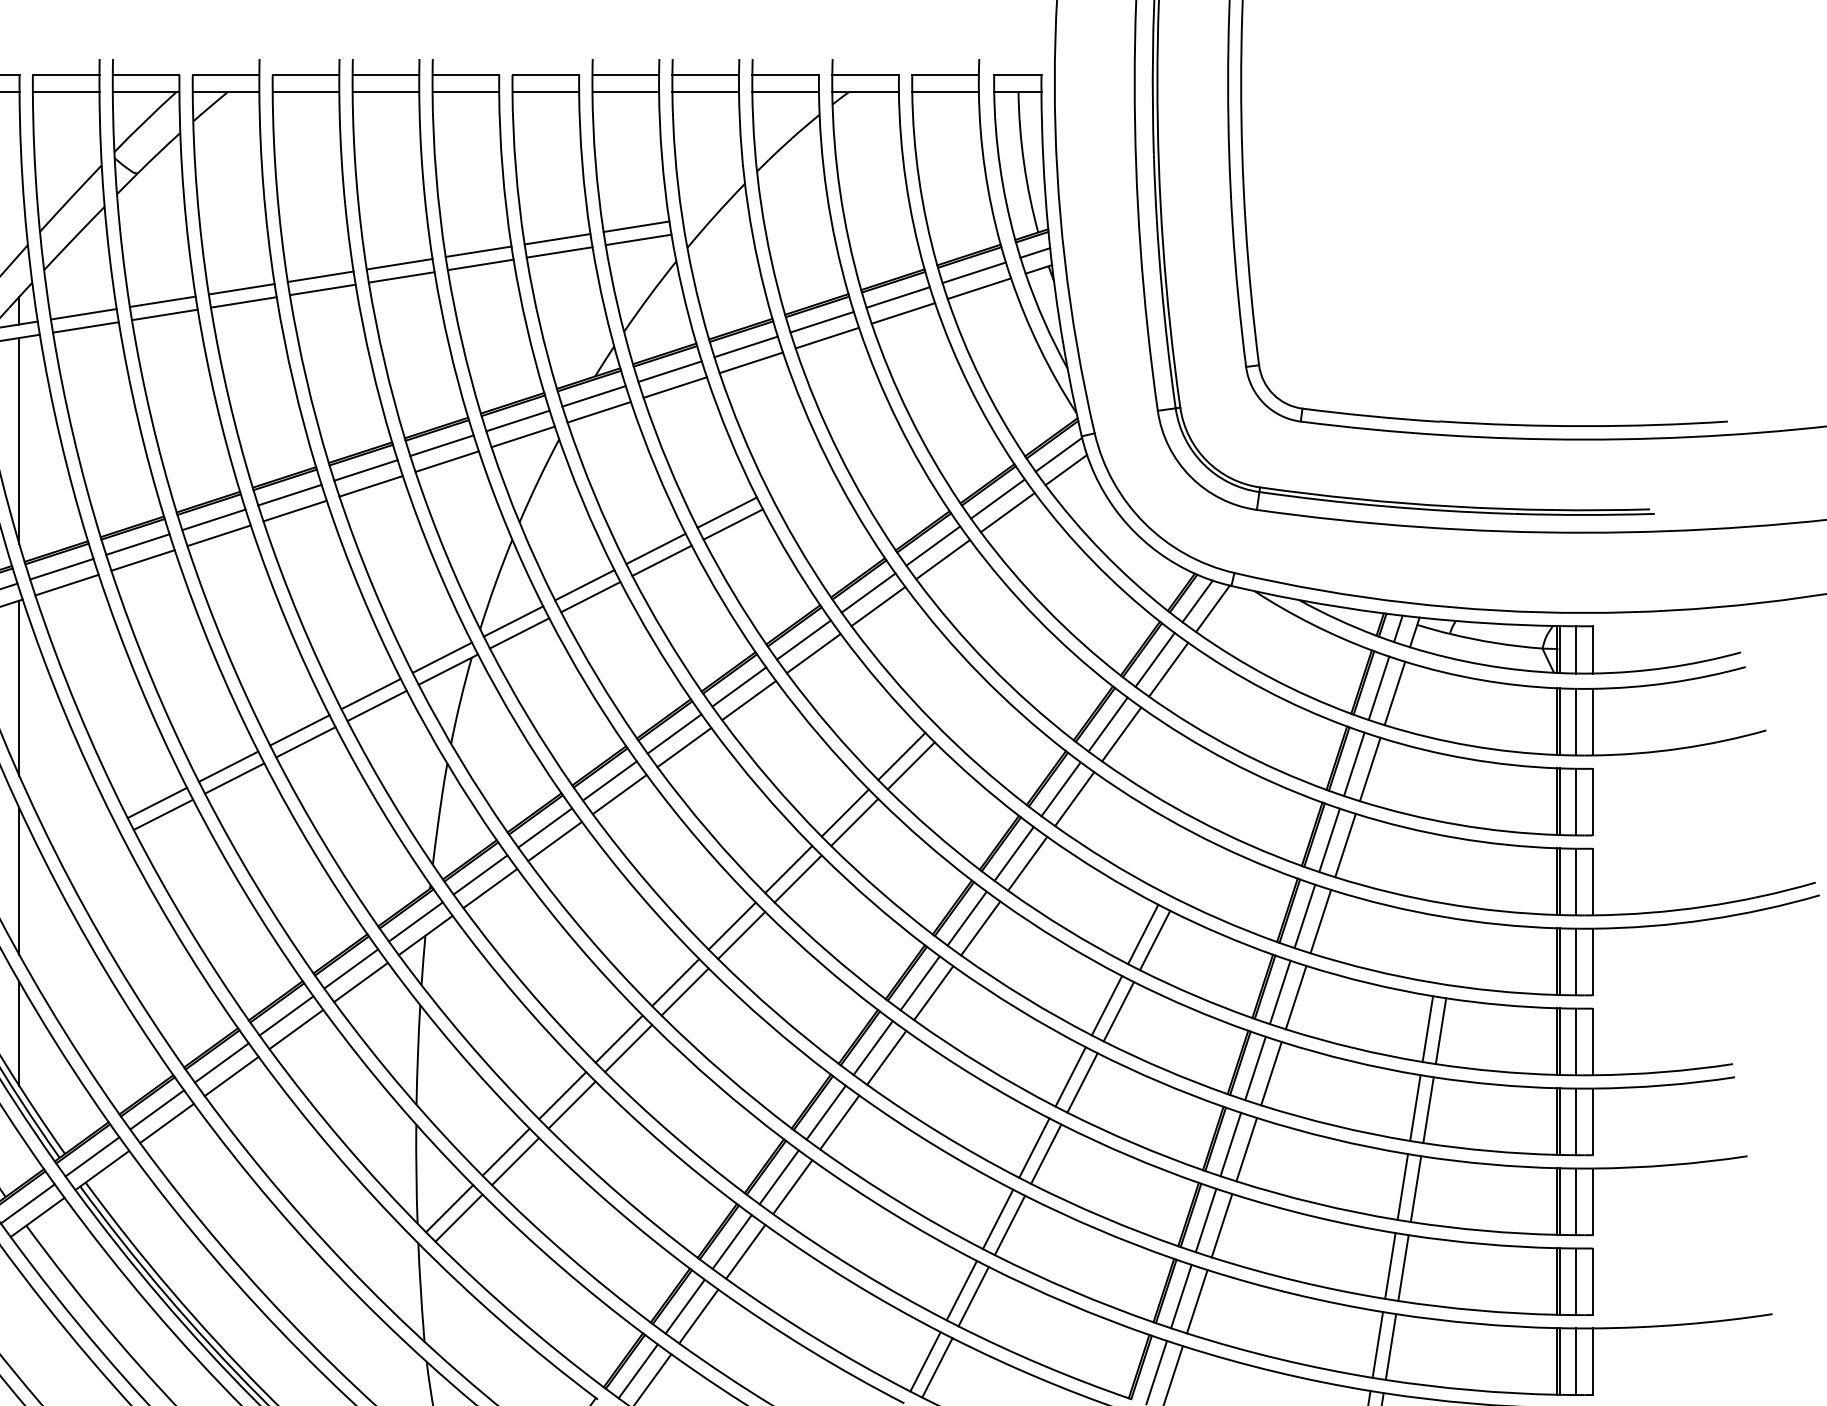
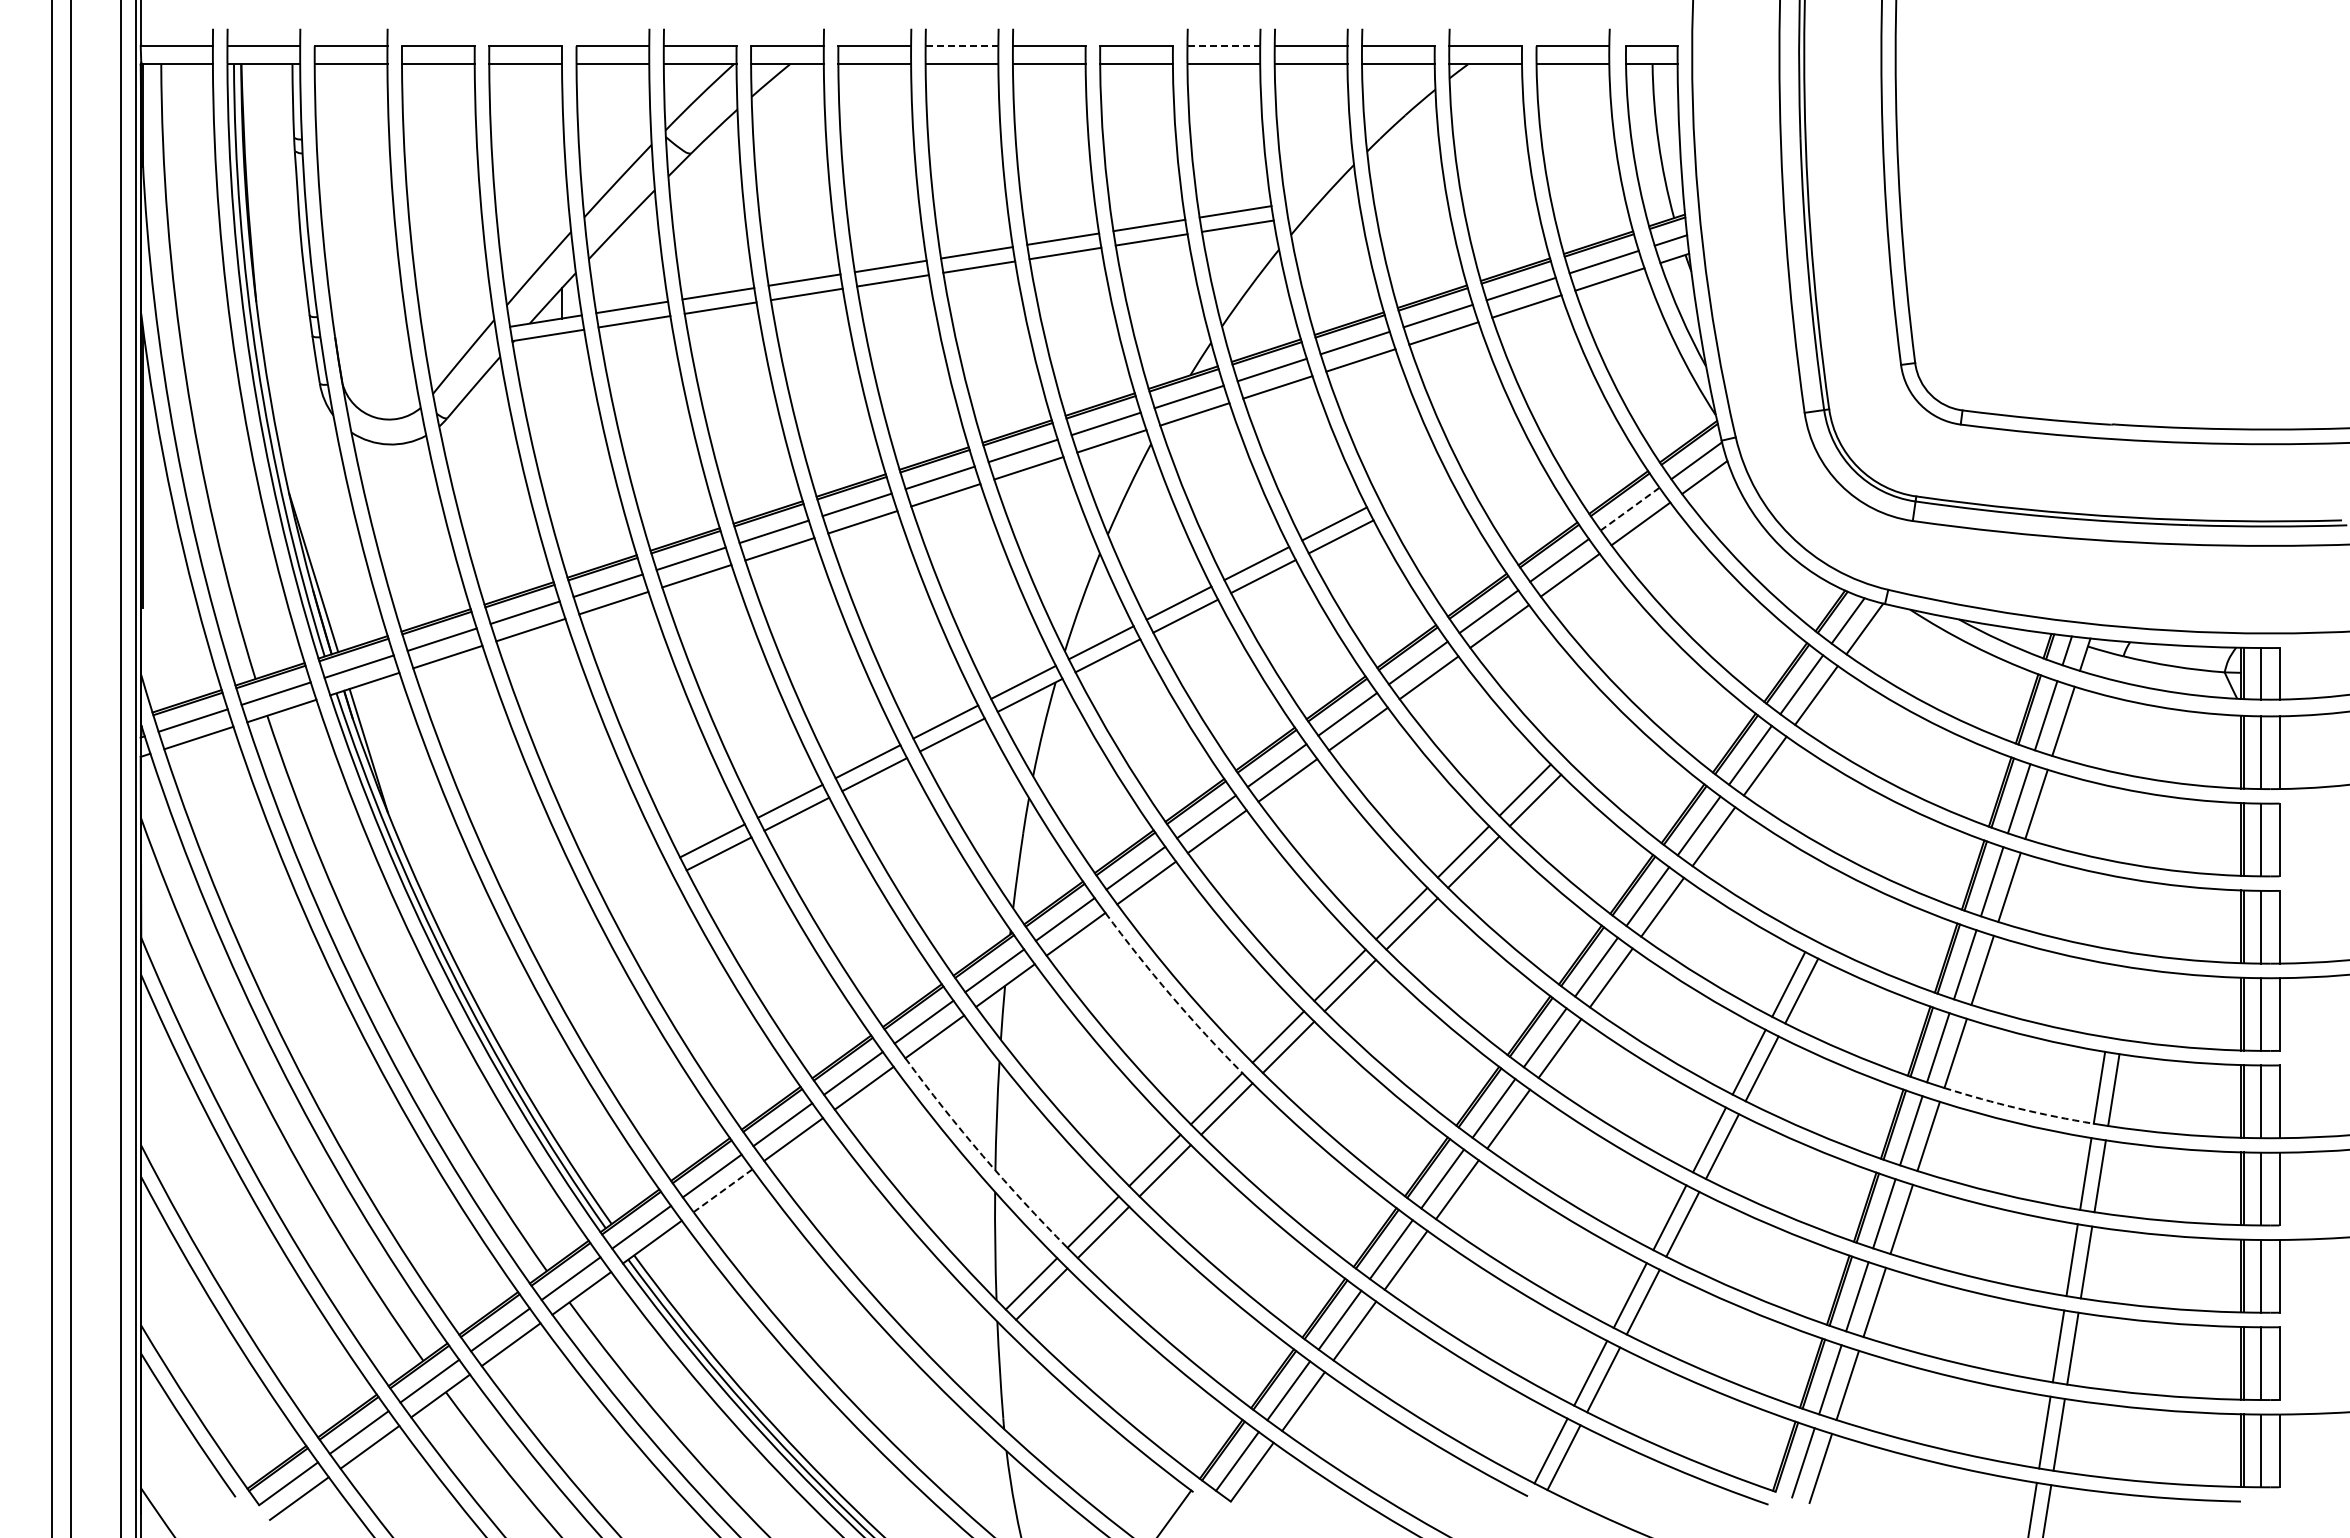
line: (386, 75) -> (962, 46), solid -> dashed
line: (626, 75) -> (1224, 46), solid -> dashed
line: (19, 440) -> (561, 445), removed
line: (997, 499) -> (1629, 509), solid -> dashed
line: (19, 688) -> (561, 715), removed
line: (19, 881) -> (561, 926), removed
arc: (576, 944) -> (1170, 995), solid -> dashed
line: (19, 1033) -> (561, 1092), removed
arc: (1353, 1048) -> (2018, 1108), solid -> dashed
arc: (404, 1092) -> (982, 1156), solid -> dashed
line: (166, 1124) -> (722, 1191), solid -> dashed

